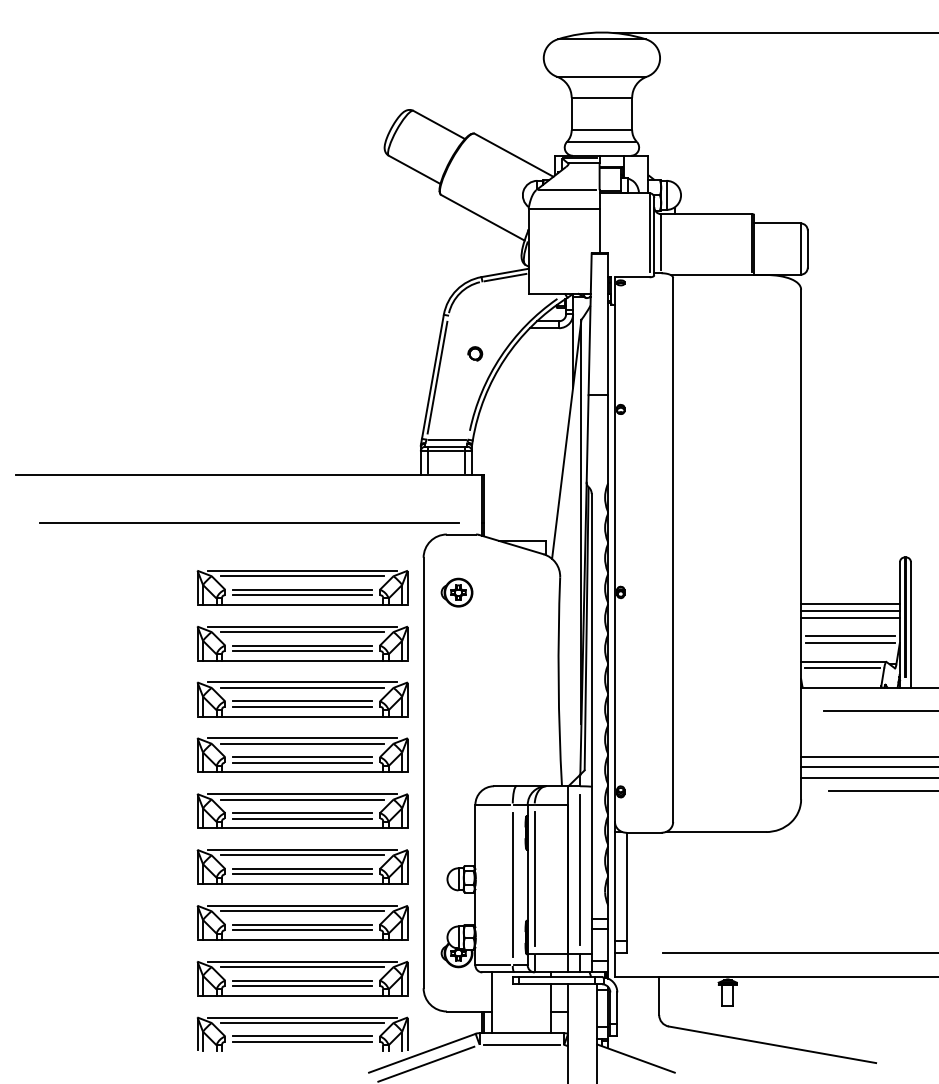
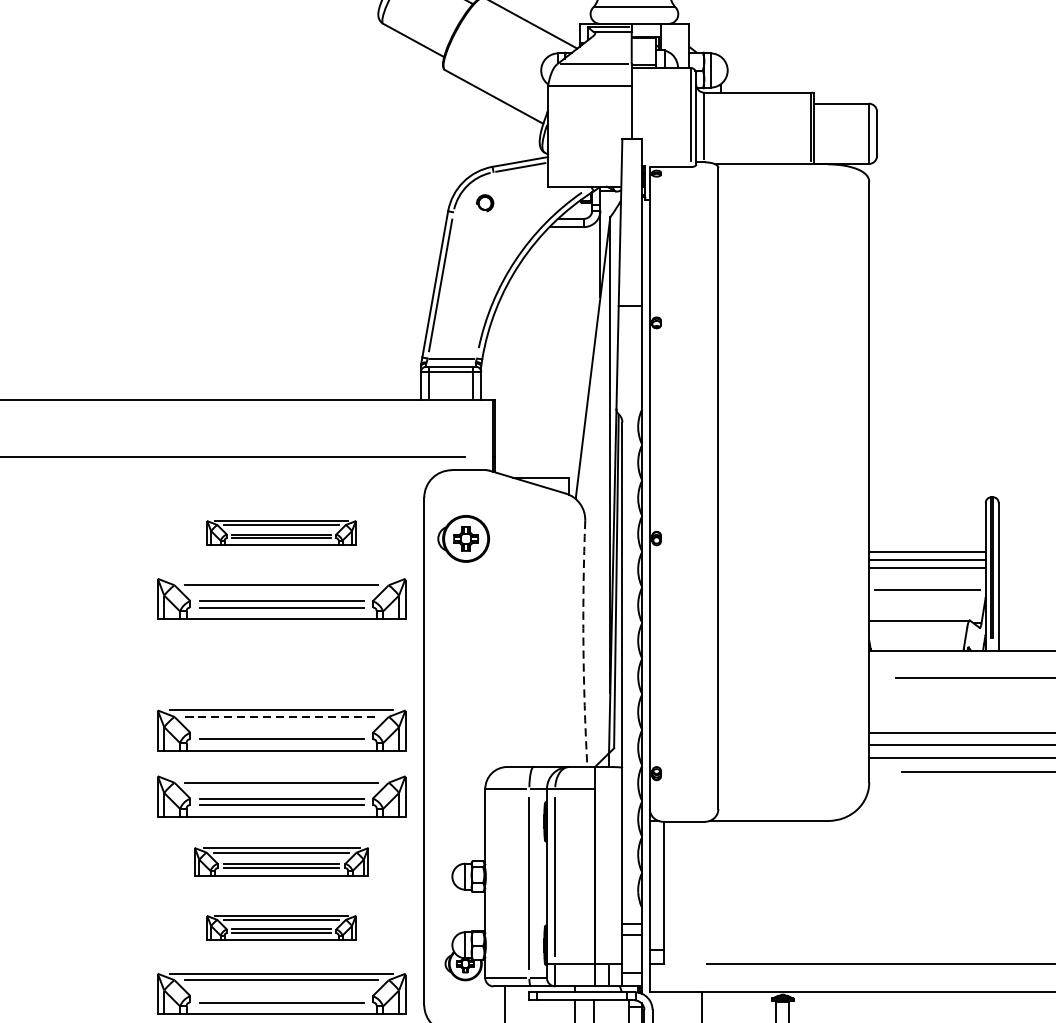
part: (475, 353) -> (485, 202), moved
part: (302, 587) -> (281, 532), size x0.6
part: (456, 592) -> (463, 538), size x1.4
line: (302, 626) -> (281, 578), removed
line: (850, 643) -> (927, 598), removed
line: (842, 668) -> (918, 628), removed
arc: (558, 681) -> (583, 643), solid -> dashed
part: (302, 699) -> (281, 664), removed
line: (302, 743) -> (281, 716), solid -> dashed
line: (302, 757) -> (281, 733), removed
line: (302, 794) -> (281, 776), removed
part: (302, 866) -> (281, 861), size x0.7
line: (580, 869) -> (609, 865), removed
part: (302, 922) -> (281, 927), size x0.6
line: (302, 980) -> (281, 995), removed

